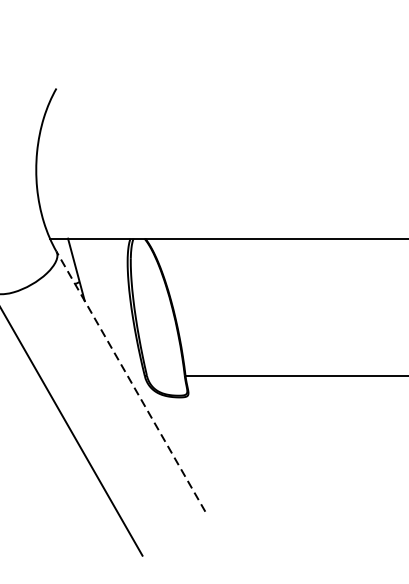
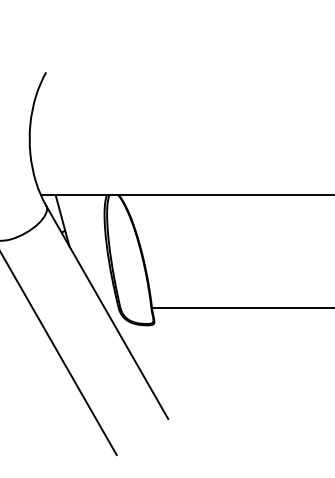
line: (131, 381) -> (107, 312), dashed -> solid

